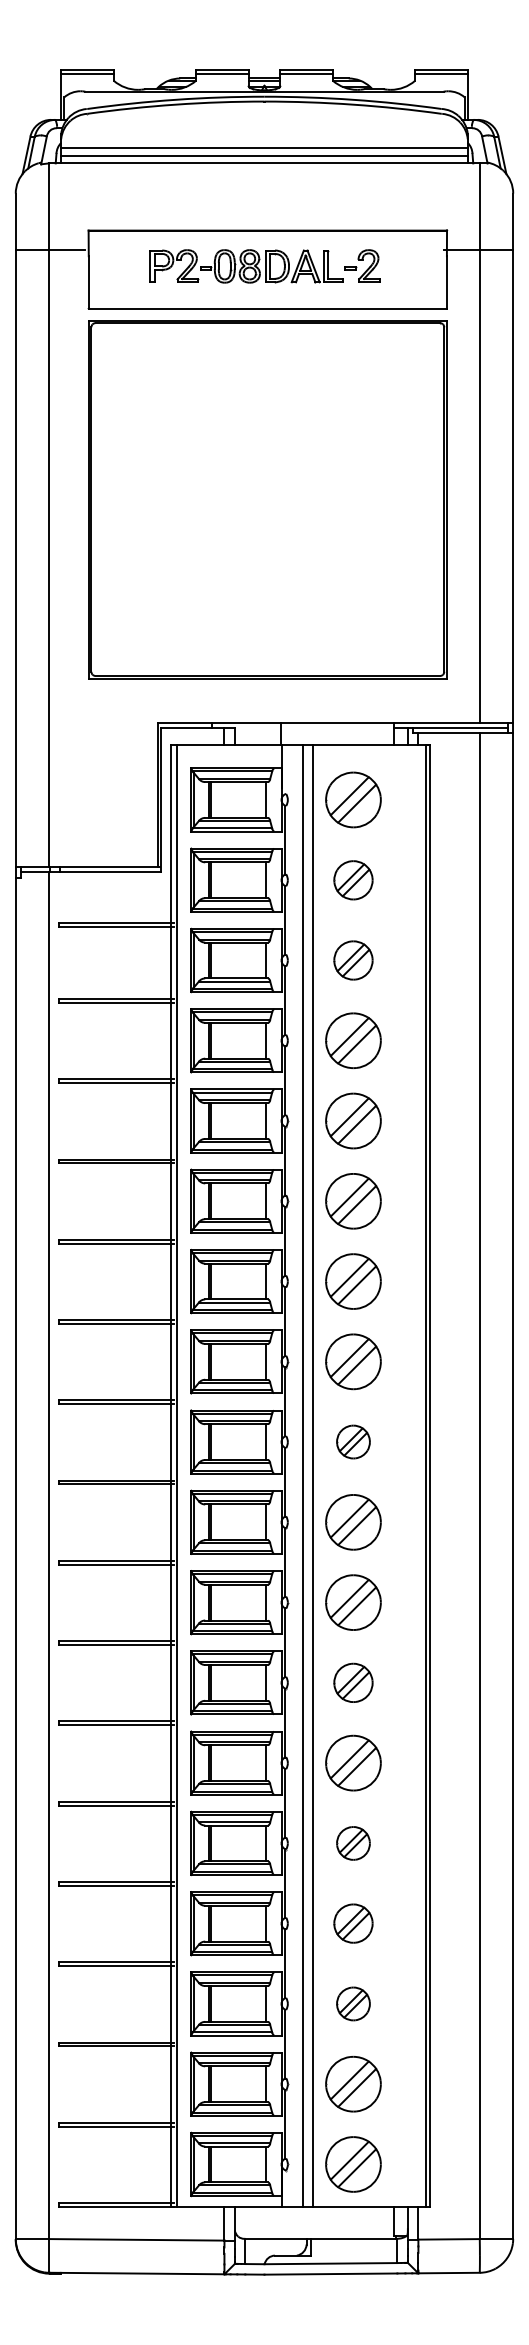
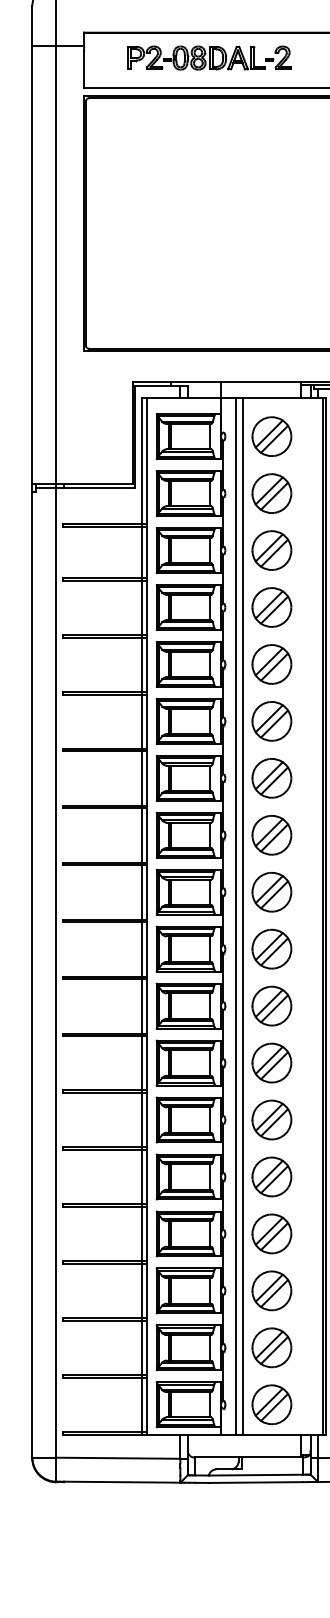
part: (353, 880) -> (271, 493), size x1.43
part: (353, 960) -> (271, 550), size x1.43
part: (353, 1441) -> (271, 891), size x1.67
part: (353, 1682) -> (271, 1062), size x1.43
part: (353, 1843) -> (271, 1177), size x1.67
part: (353, 1923) -> (271, 1233), size x1.43
part: (353, 2003) -> (271, 1290), size x1.67

